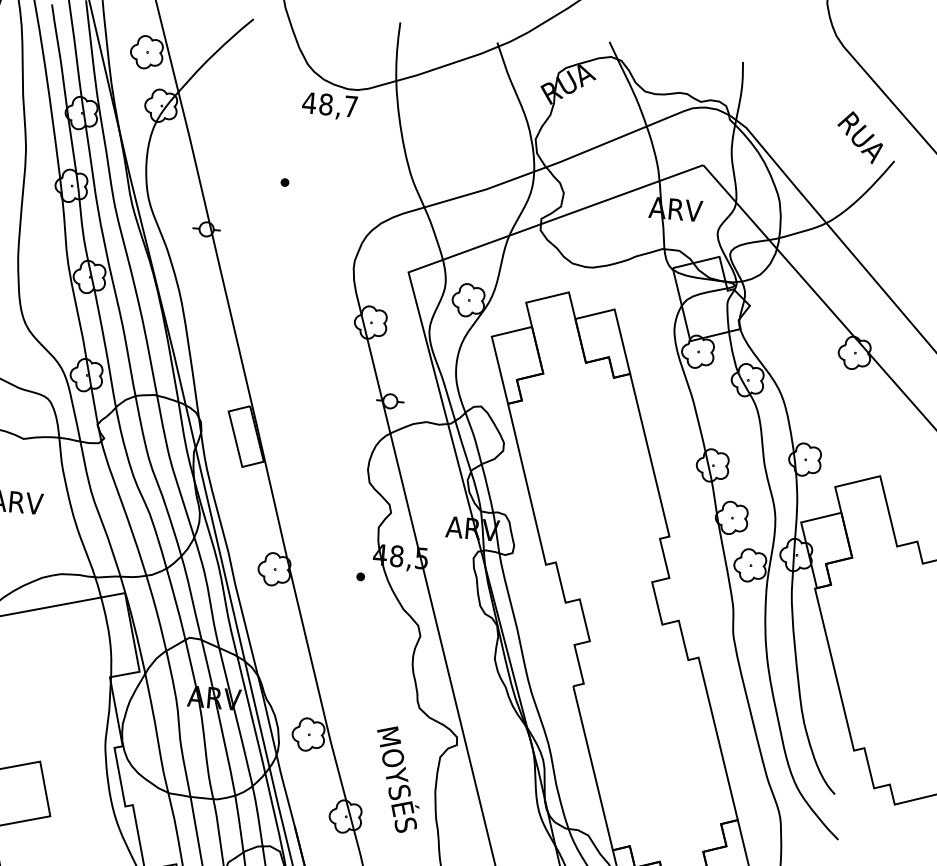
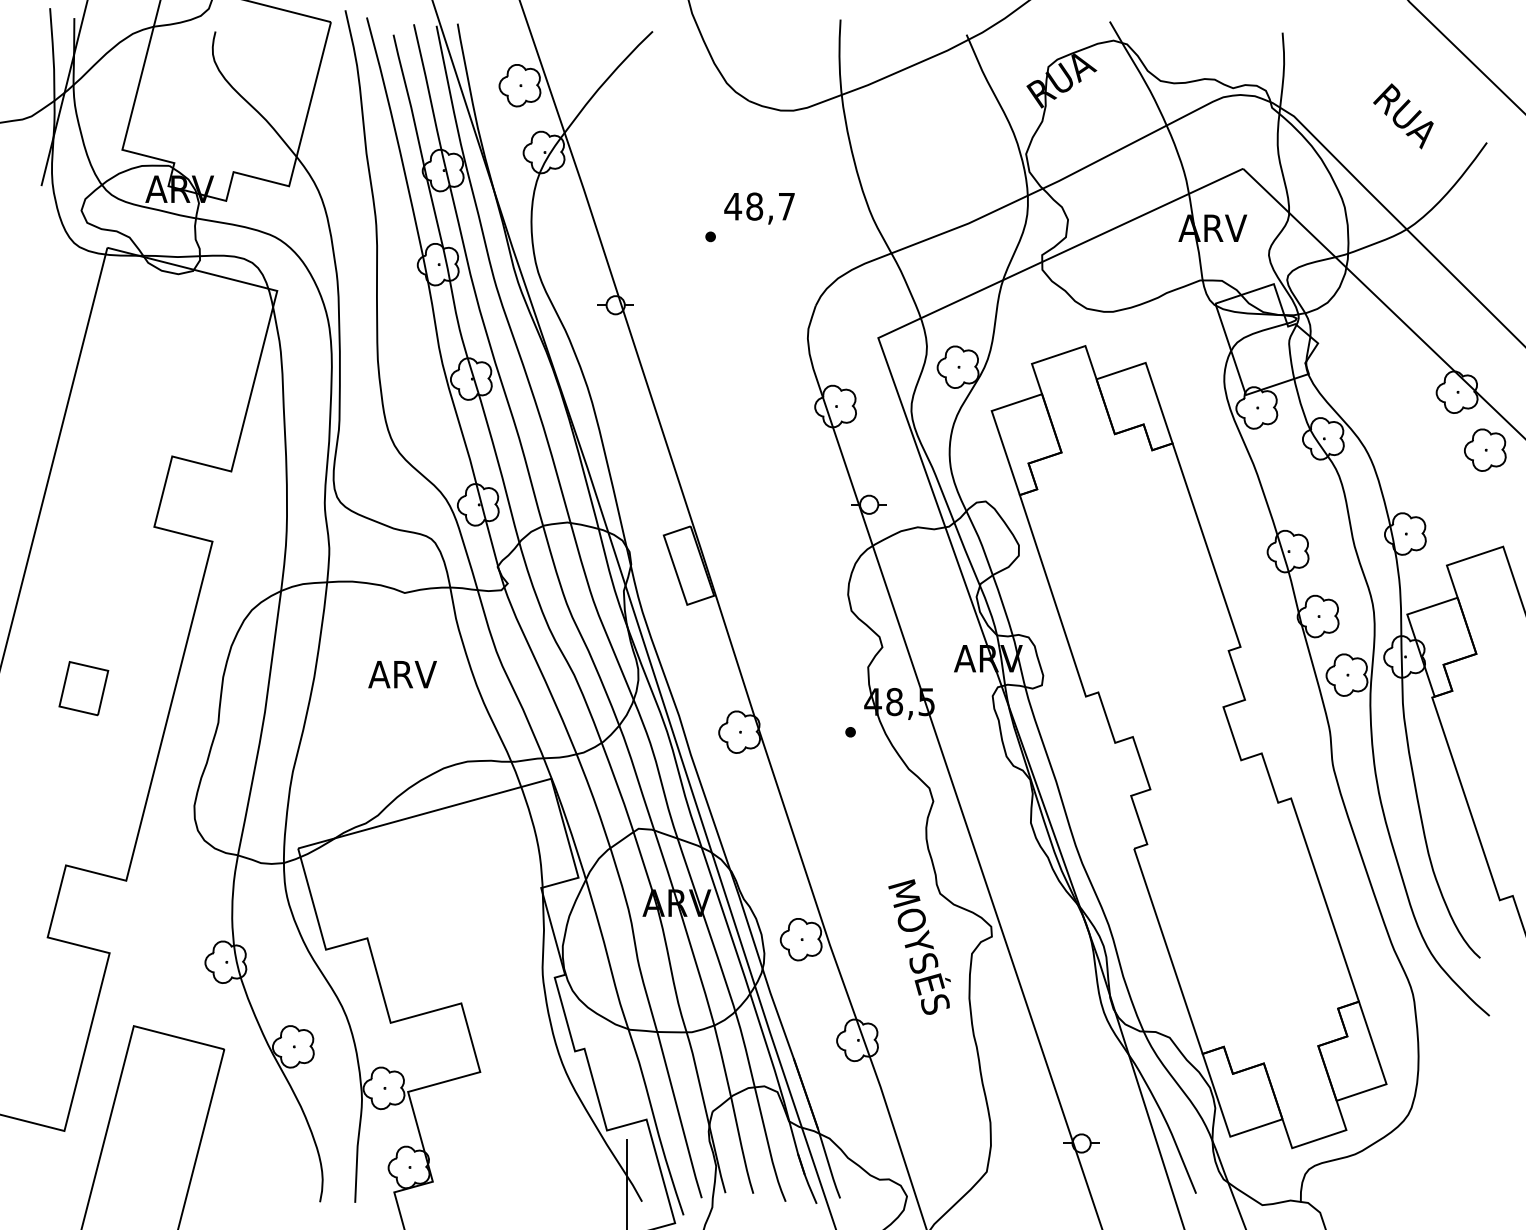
text: (329, 106) -> (759, 208), moved
text: (860, 137) -> (1403, 116), moved
part: (872, 399) -> (1485, 449), added
text: (397, 779) -> (919, 946), moved

